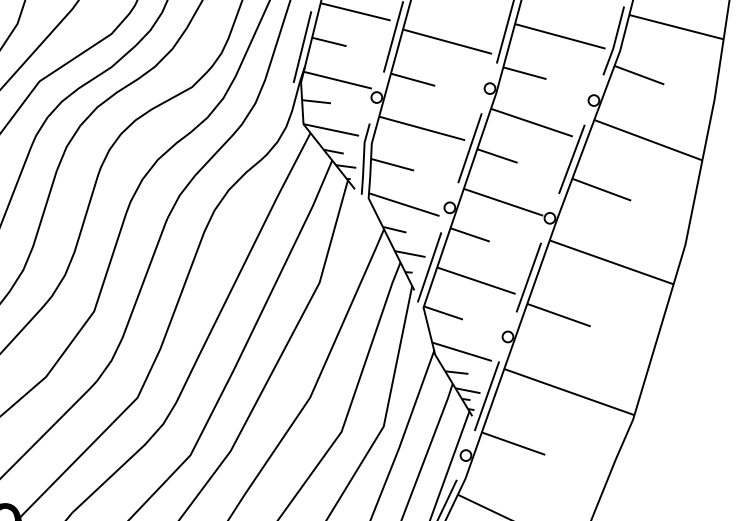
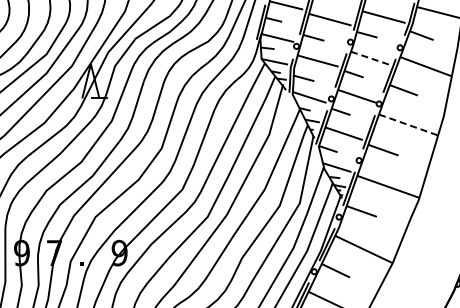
line: (531, 122) -> (370, 58), solid -> dashed
line: (613, 263) -> (409, 125), solid -> dashed

